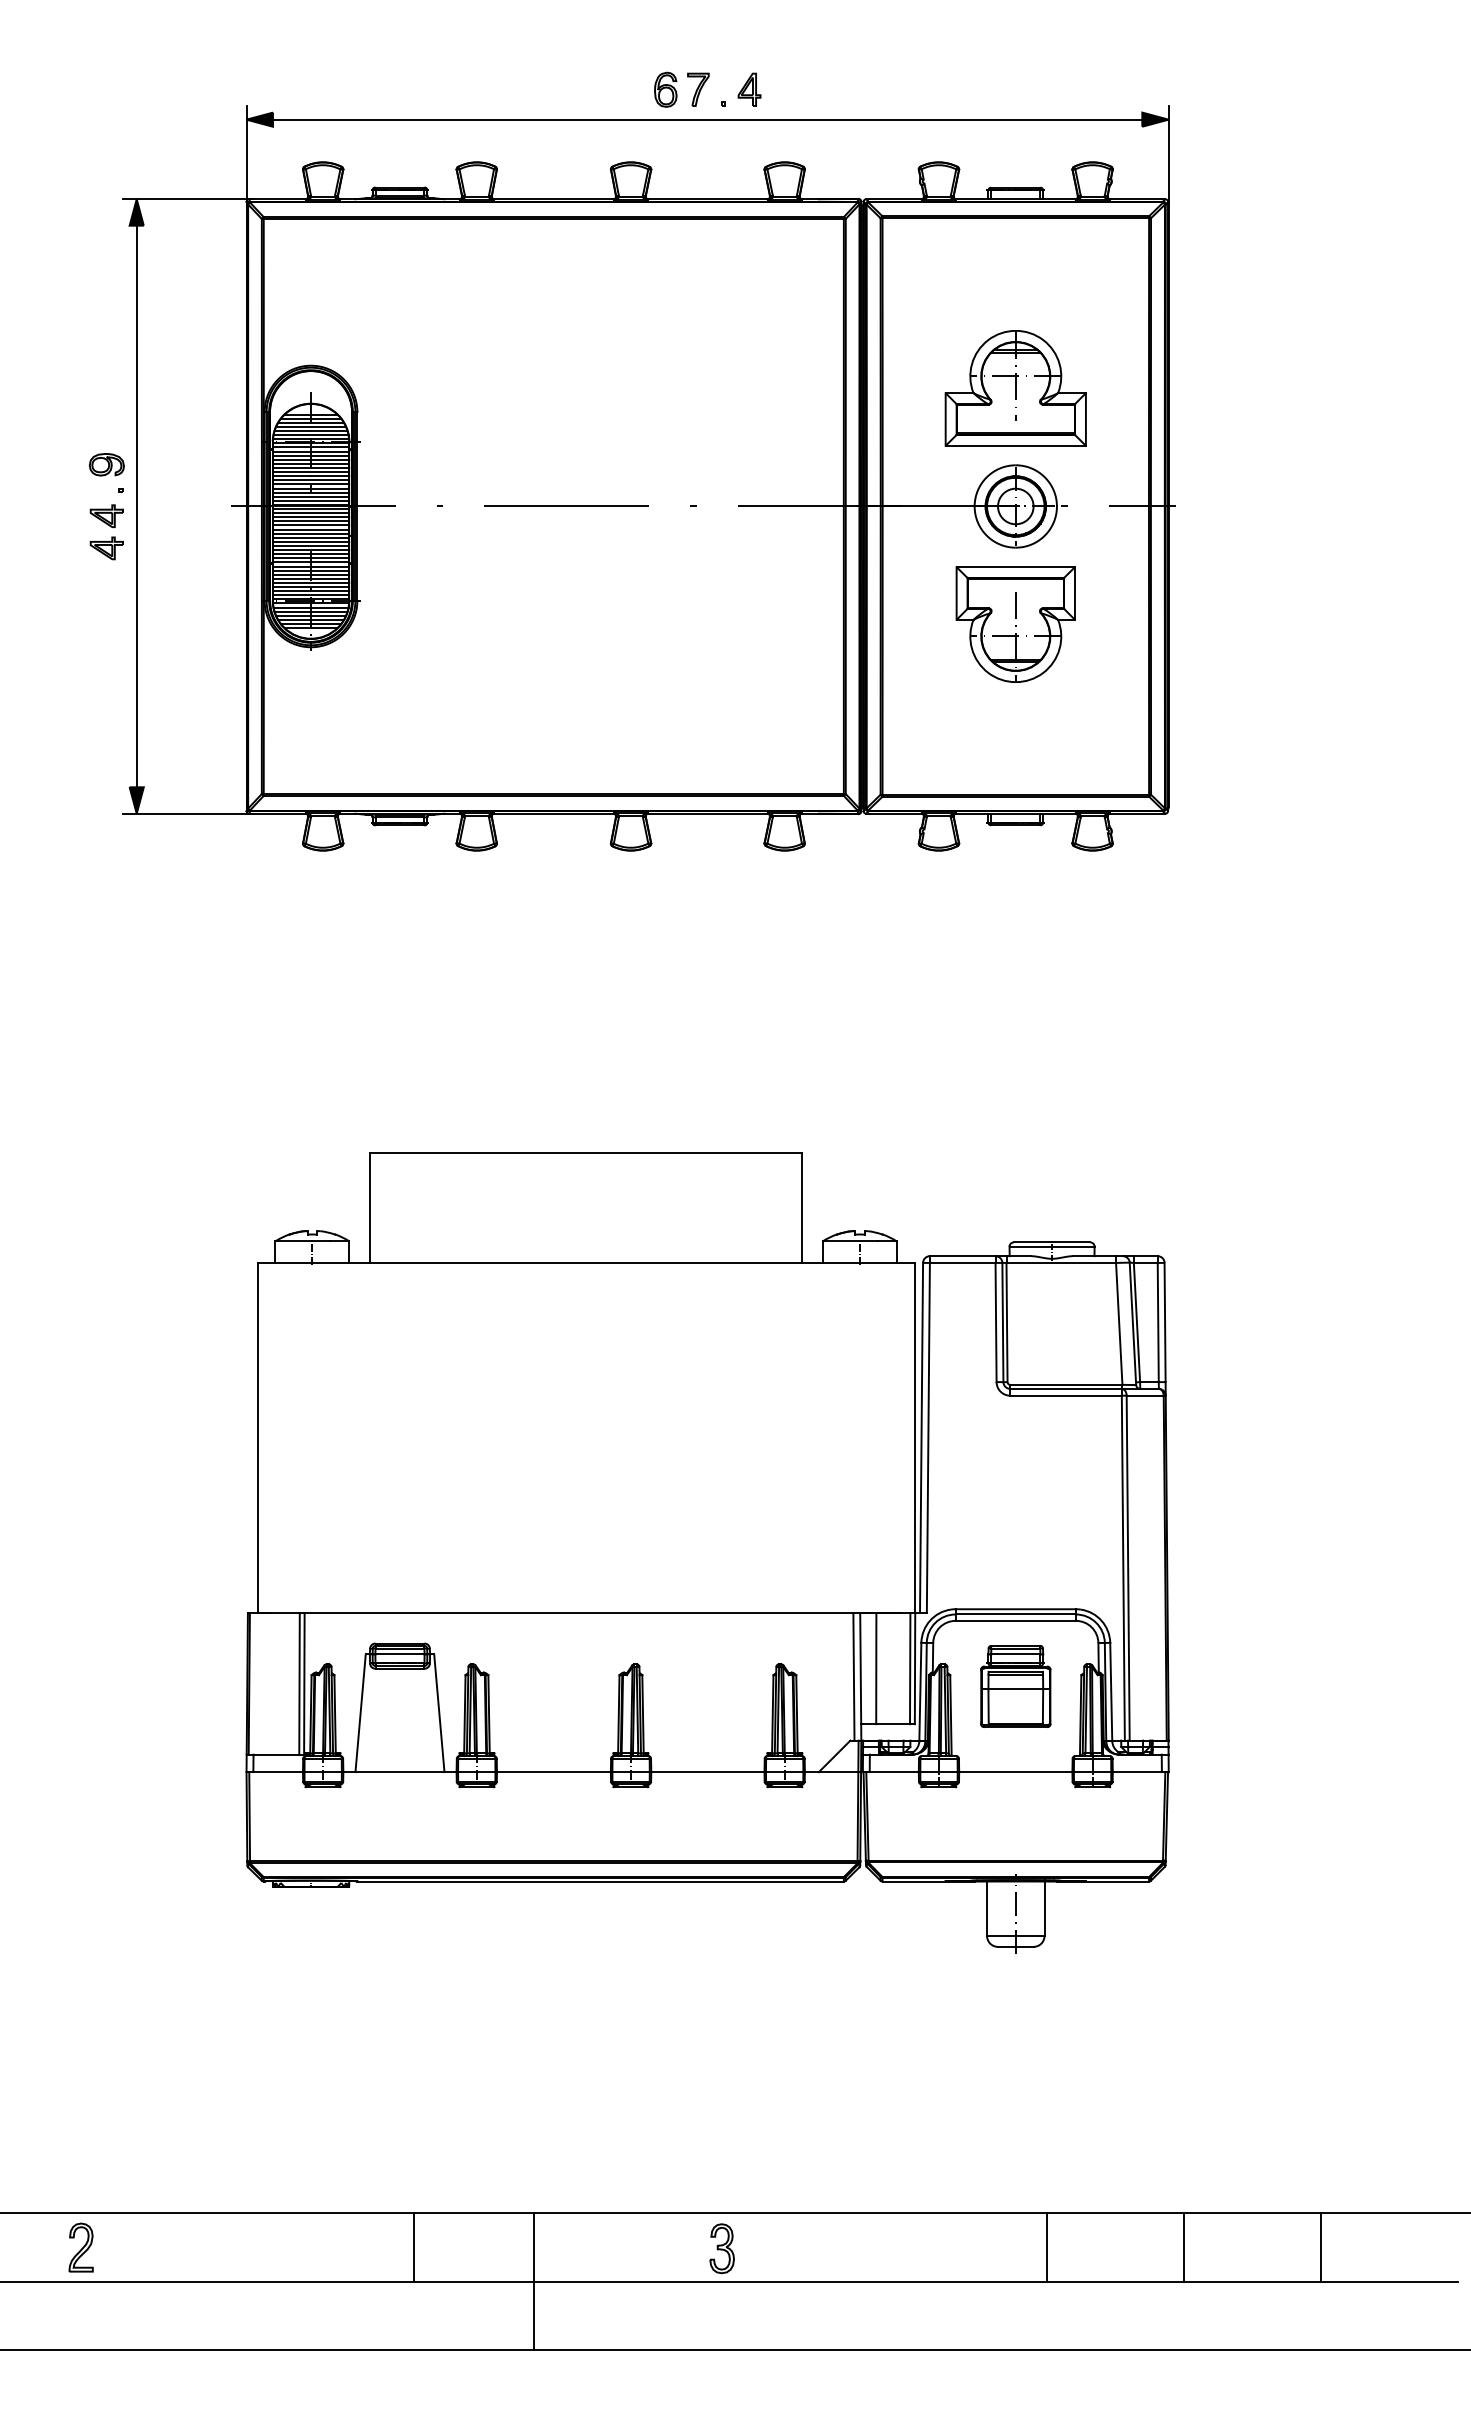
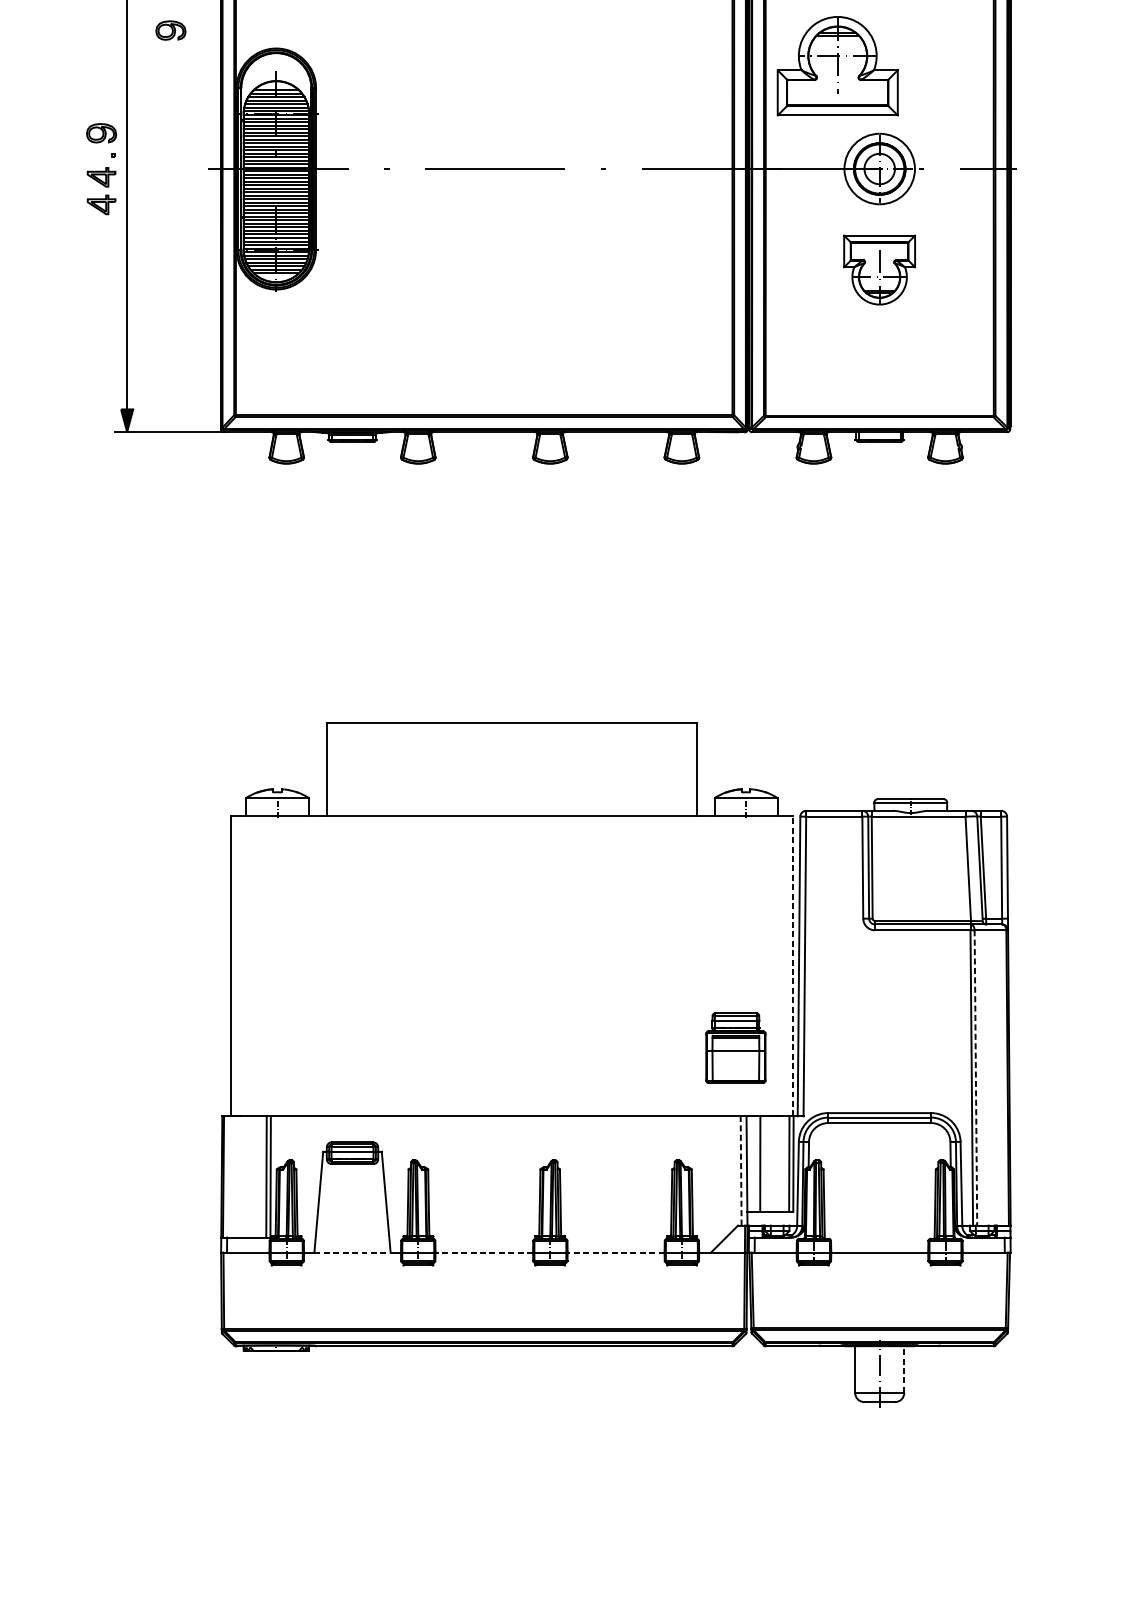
part: (187, 344) -> (170, 30), added
part: (1015, 388) -> (837, 66), moved
part: (1015, 624) -> (879, 270), size x0.7
line: (914, 1437) -> (792, 966), solid -> dashed
line: (1128, 1568) -> (976, 1078), solid -> dashed
line: (853, 1676) -> (740, 1170), solid -> dashed
part: (1015, 1686) -> (735, 1048), moved
line: (399, 1772) -> (352, 1252), solid -> dashed
line: (553, 1772) -> (483, 1252), solid -> dashed
line: (707, 1772) -> (615, 1252), solid -> dashed
line: (1044, 1908) -> (904, 1369), solid -> dashed

